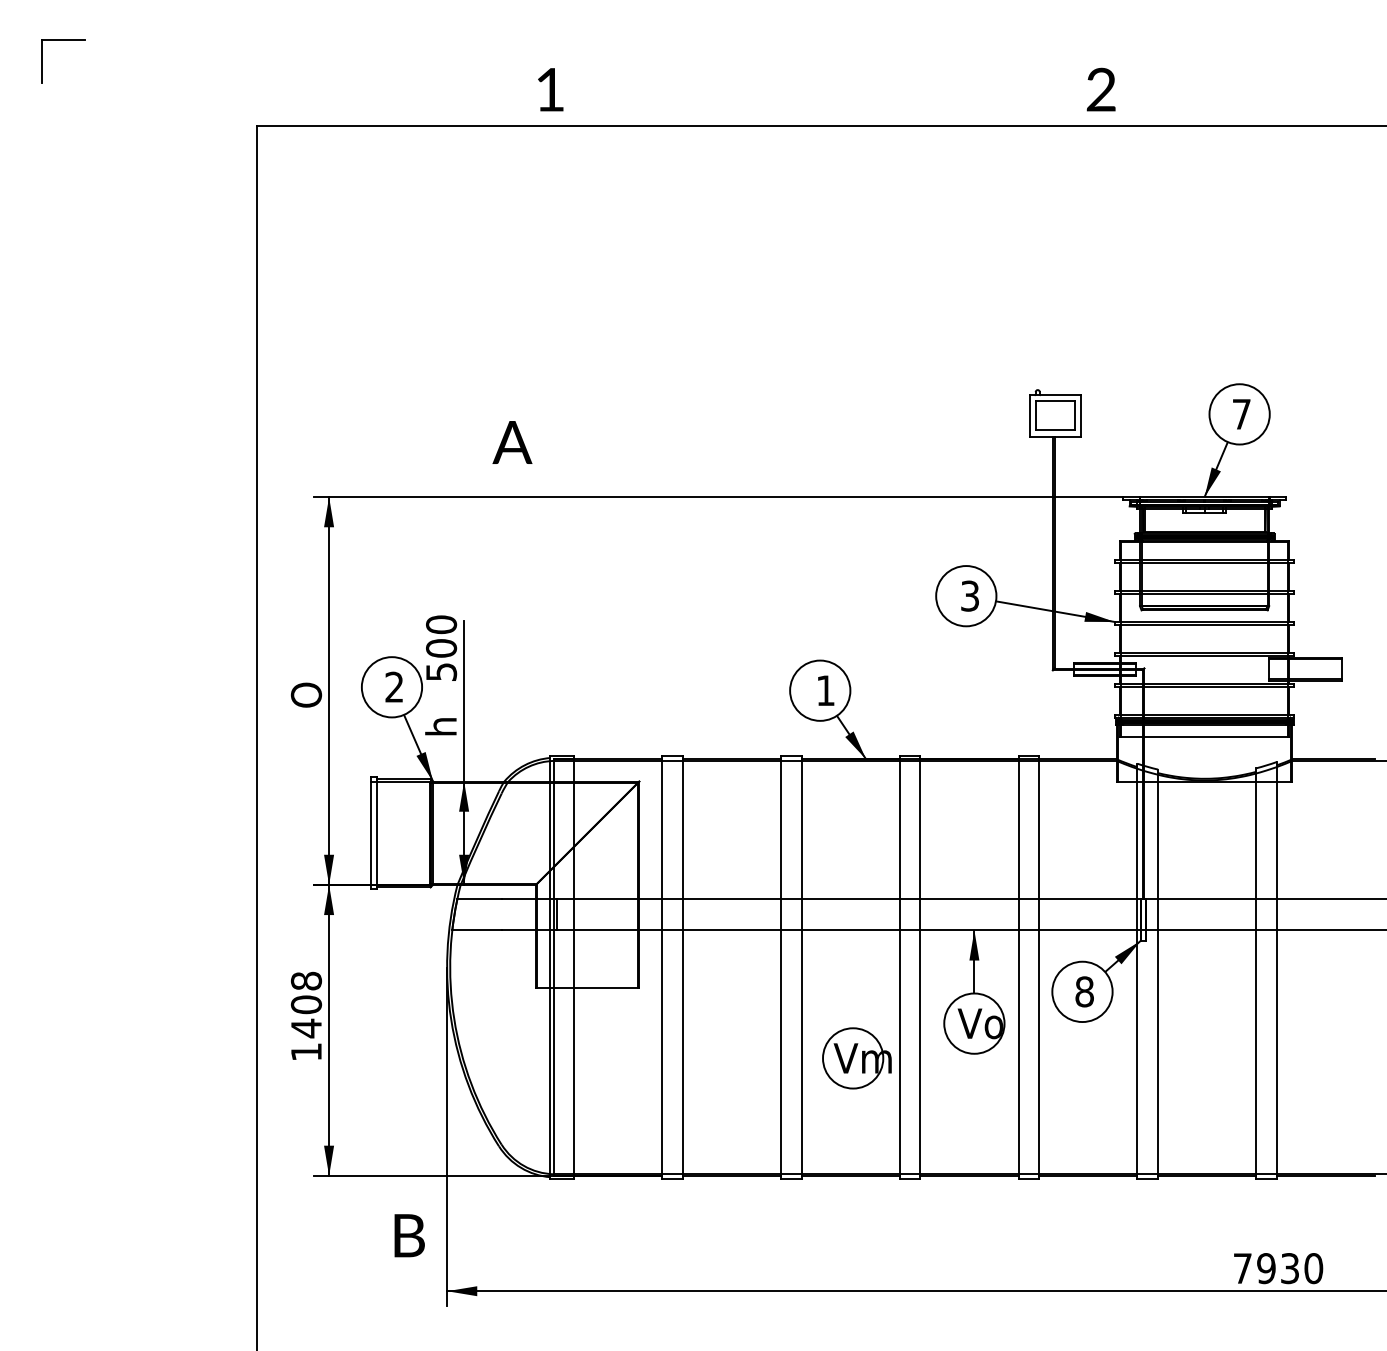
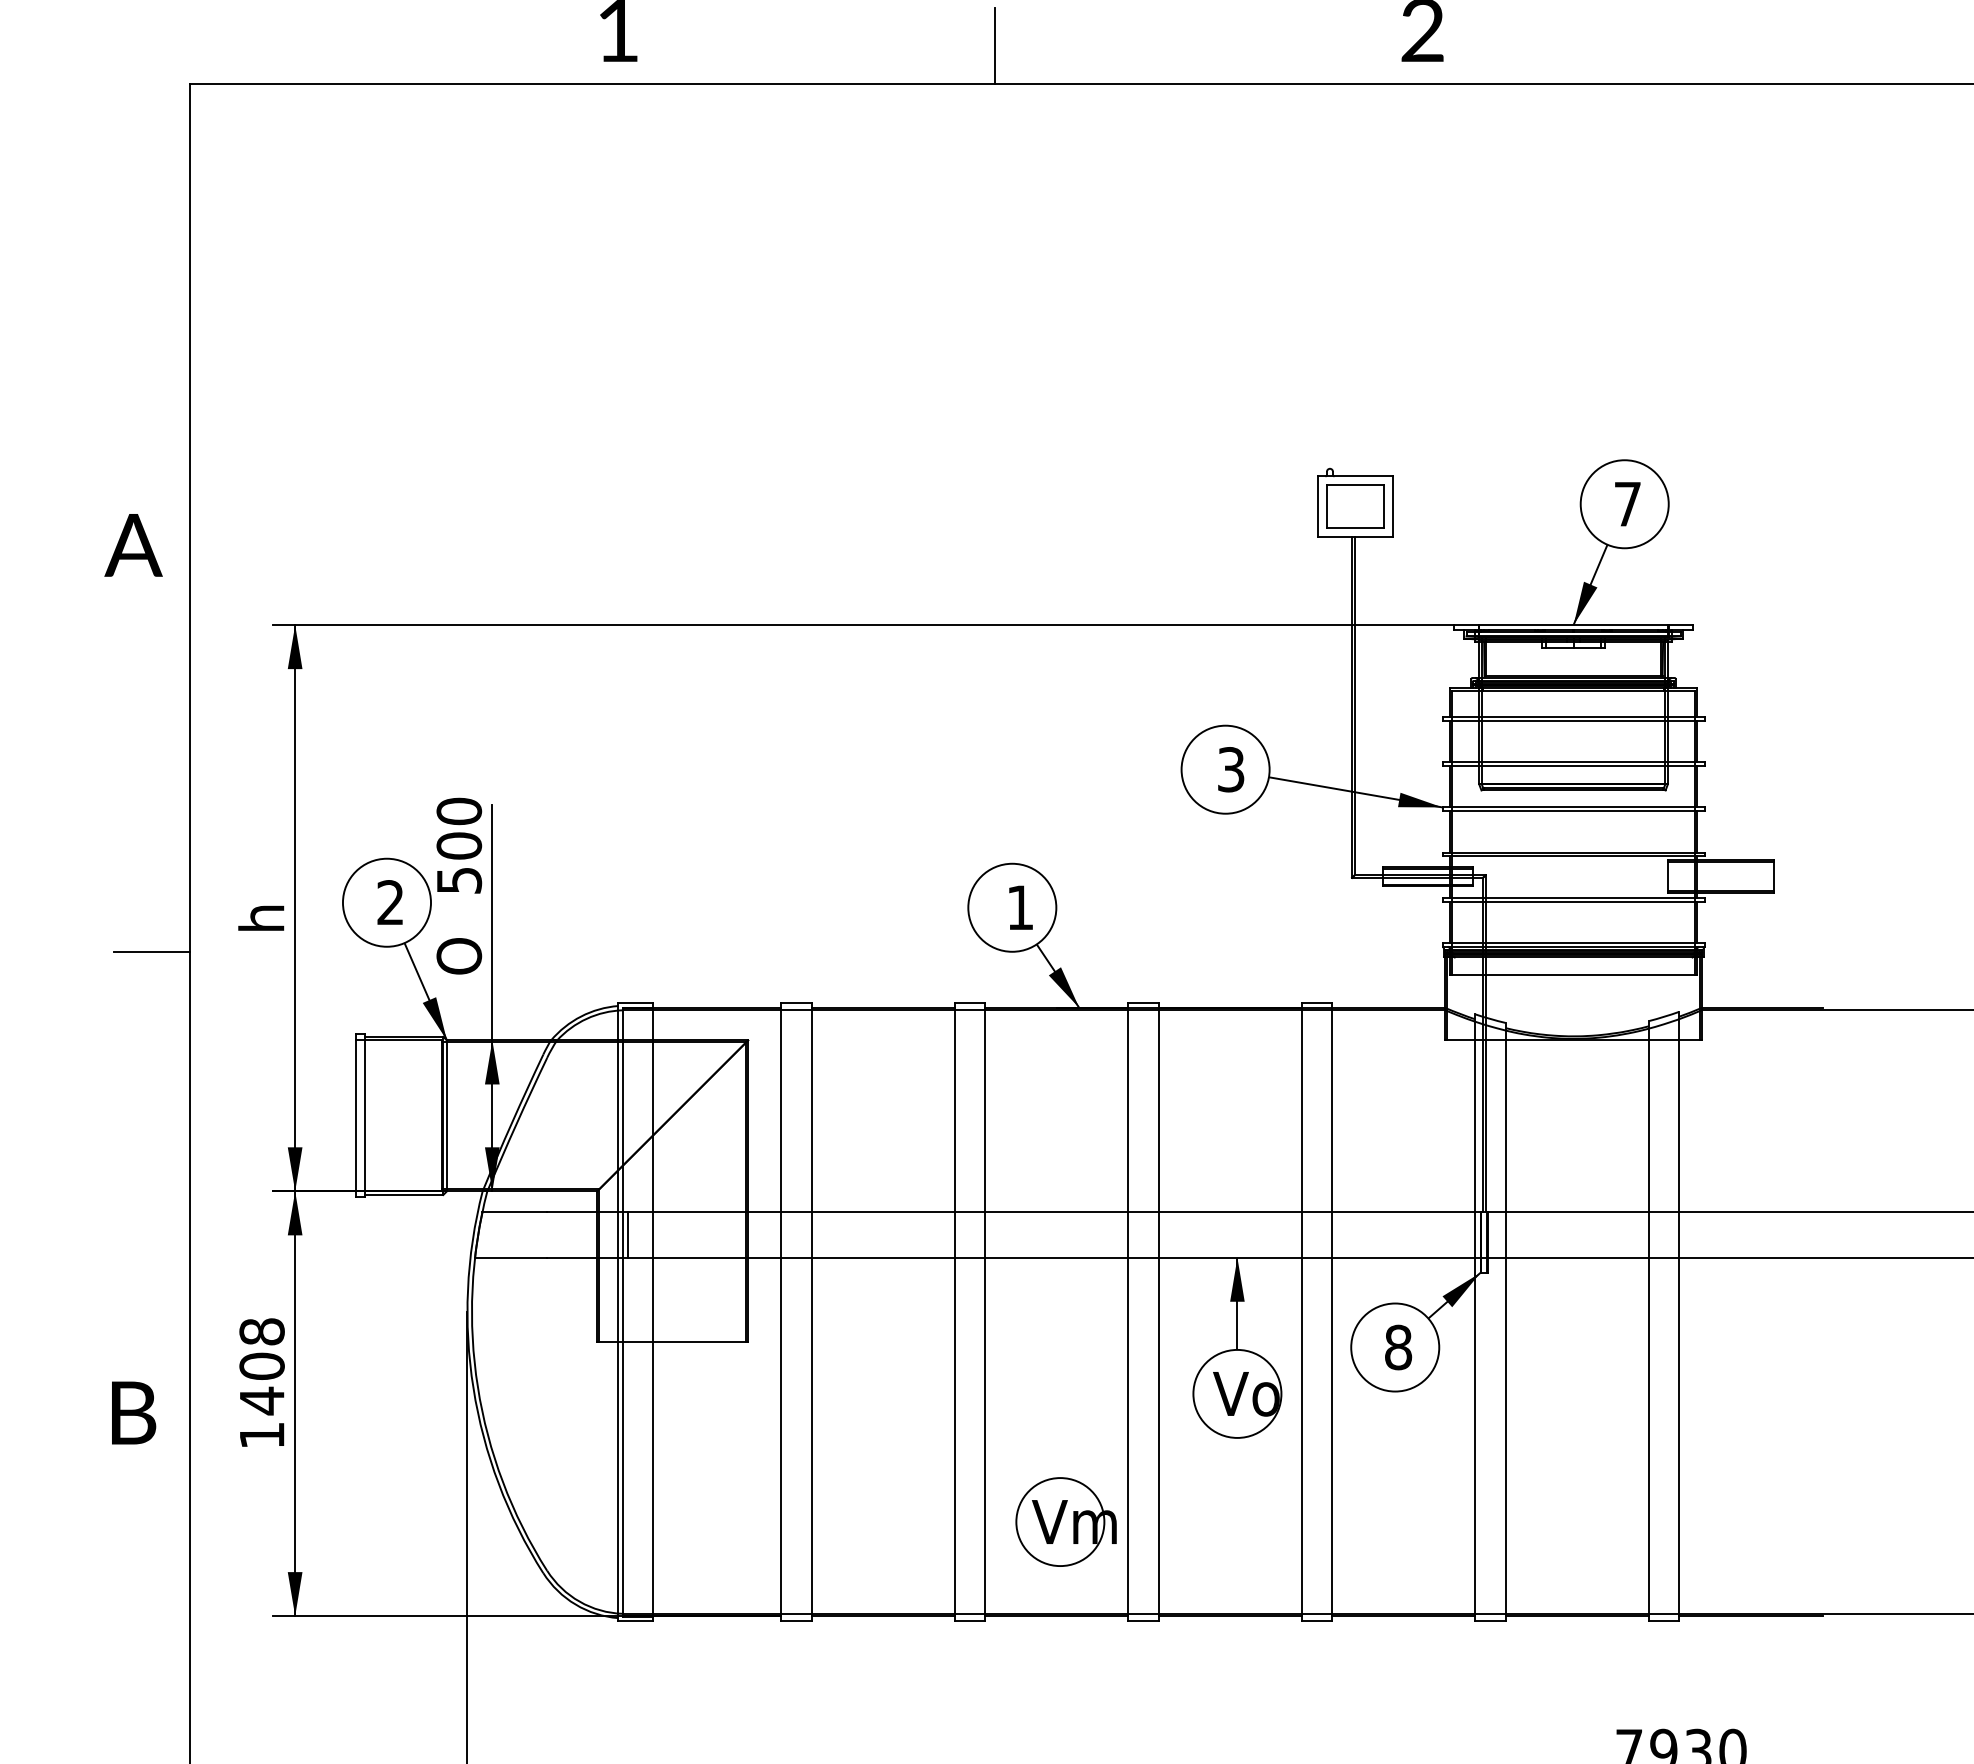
line: (808, 100) -> (995, 45), added
text: (512, 442) -> (133, 545), moved
text: (306, 694) -> (262, 913), O -> h
line: (230, 720) -> (151, 951), added
text: (441, 723) -> (459, 955), h -> O
part: (856, 1058) -> (1065, 1522), moved
text: (409, 1235) -> (133, 1412), moved

